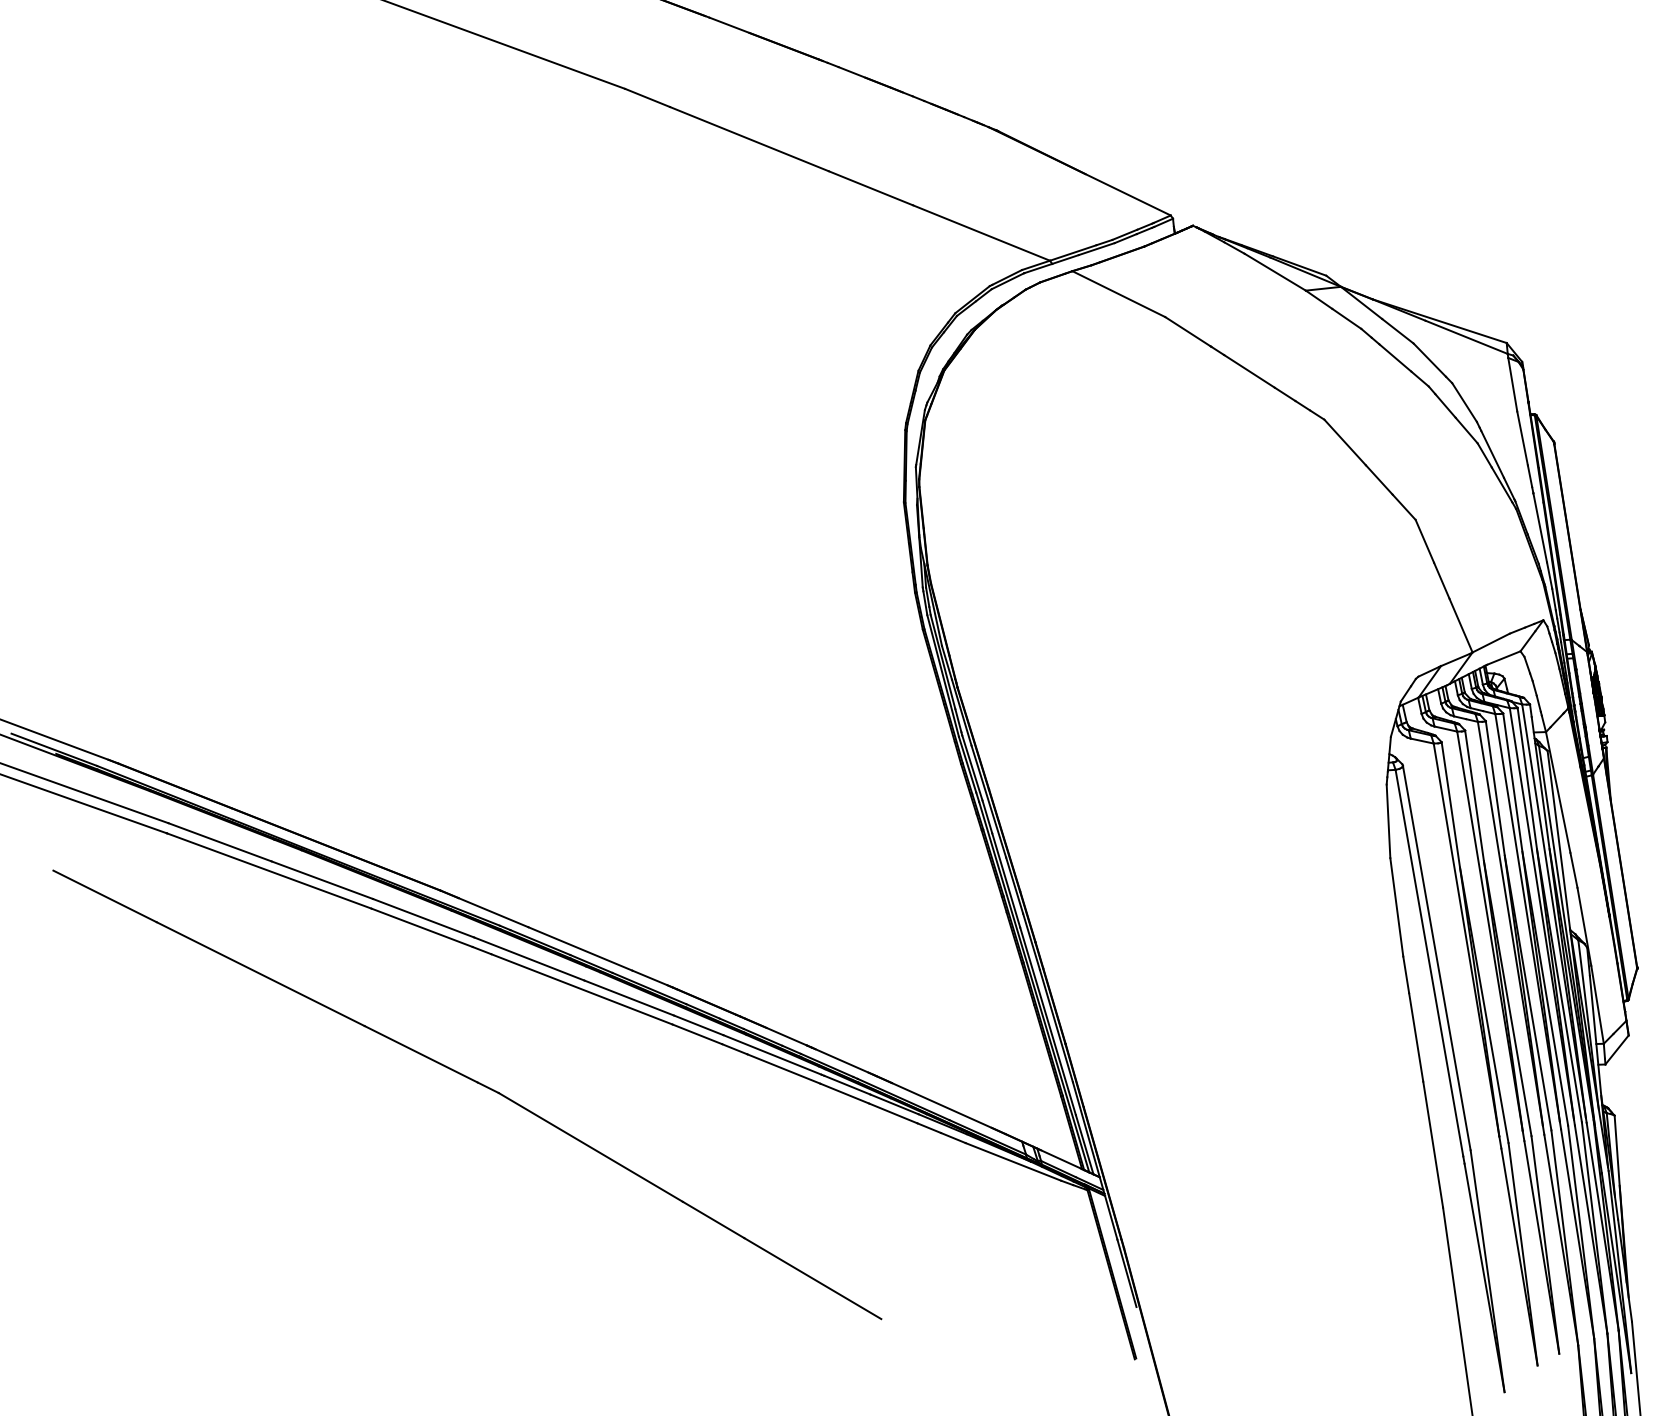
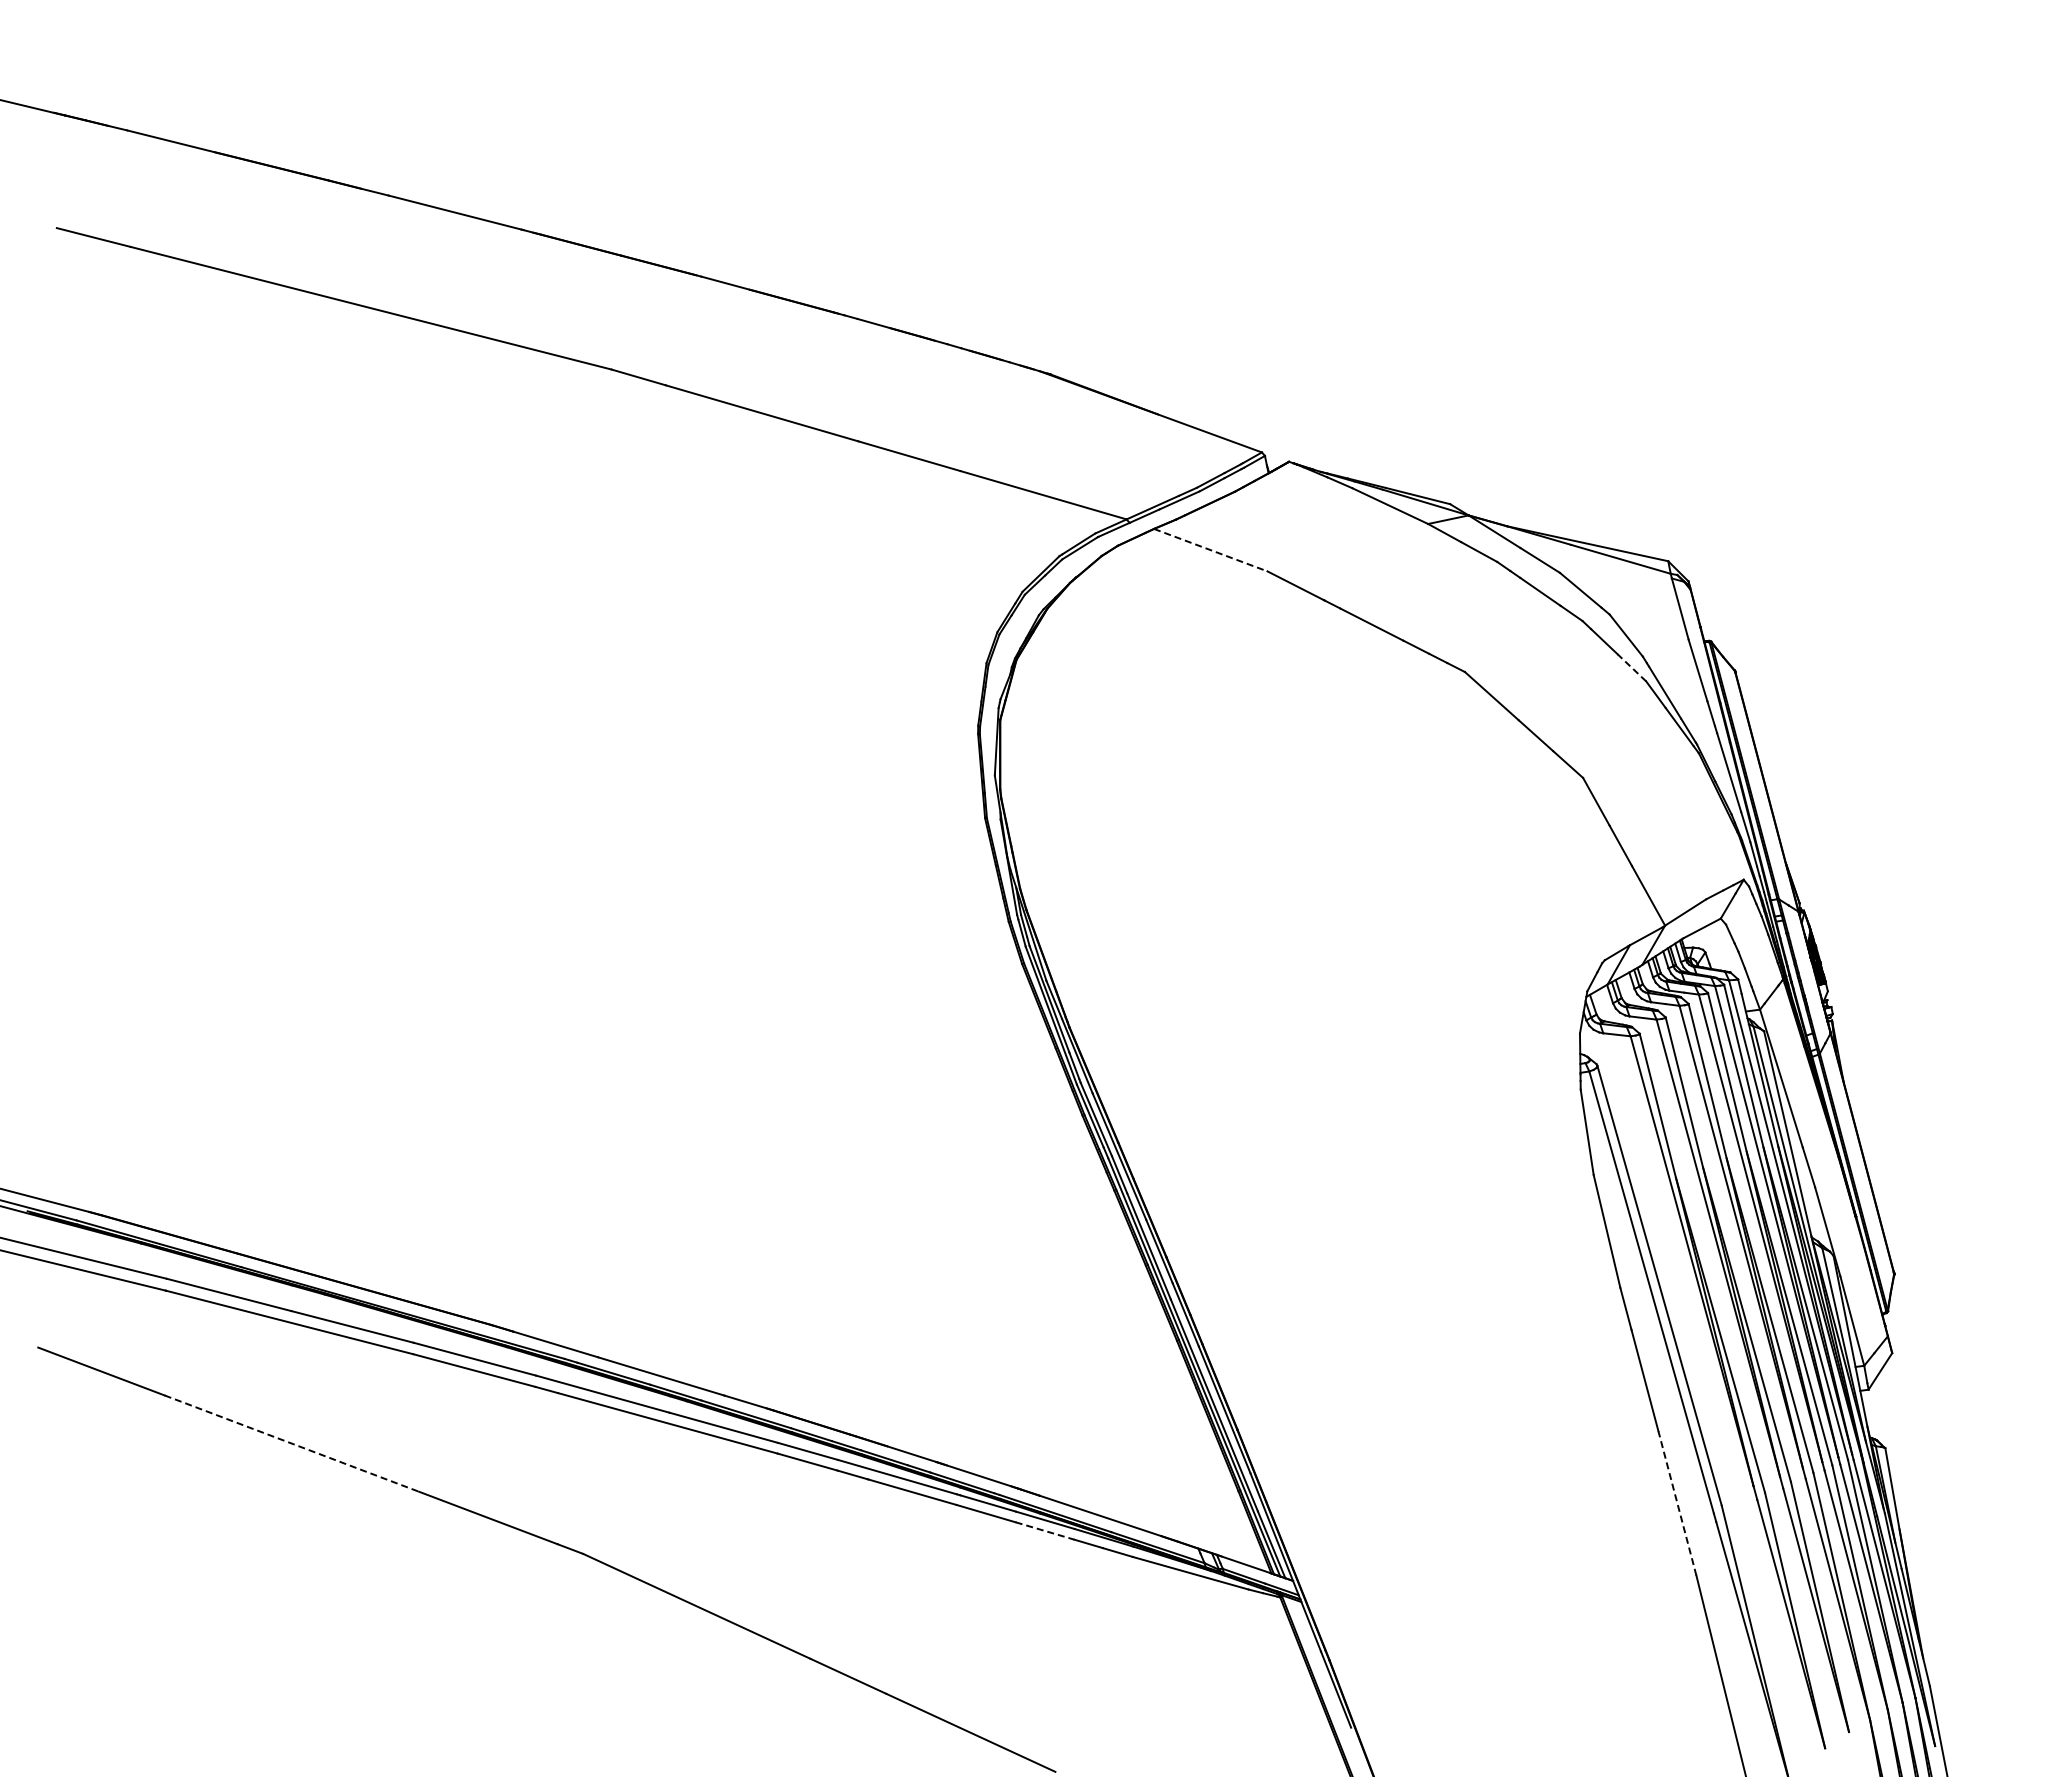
line: (1118, 294) -> (1210, 550), solid -> dashed
line: (1466, 430) -> (1631, 667), solid -> dashed
line: (261, 974) -> (292, 1443), solid -> dashed
line: (893, 1113) -> (1045, 1531), solid -> dashed
line: (1433, 1144) -> (1677, 1503), solid -> dashed

